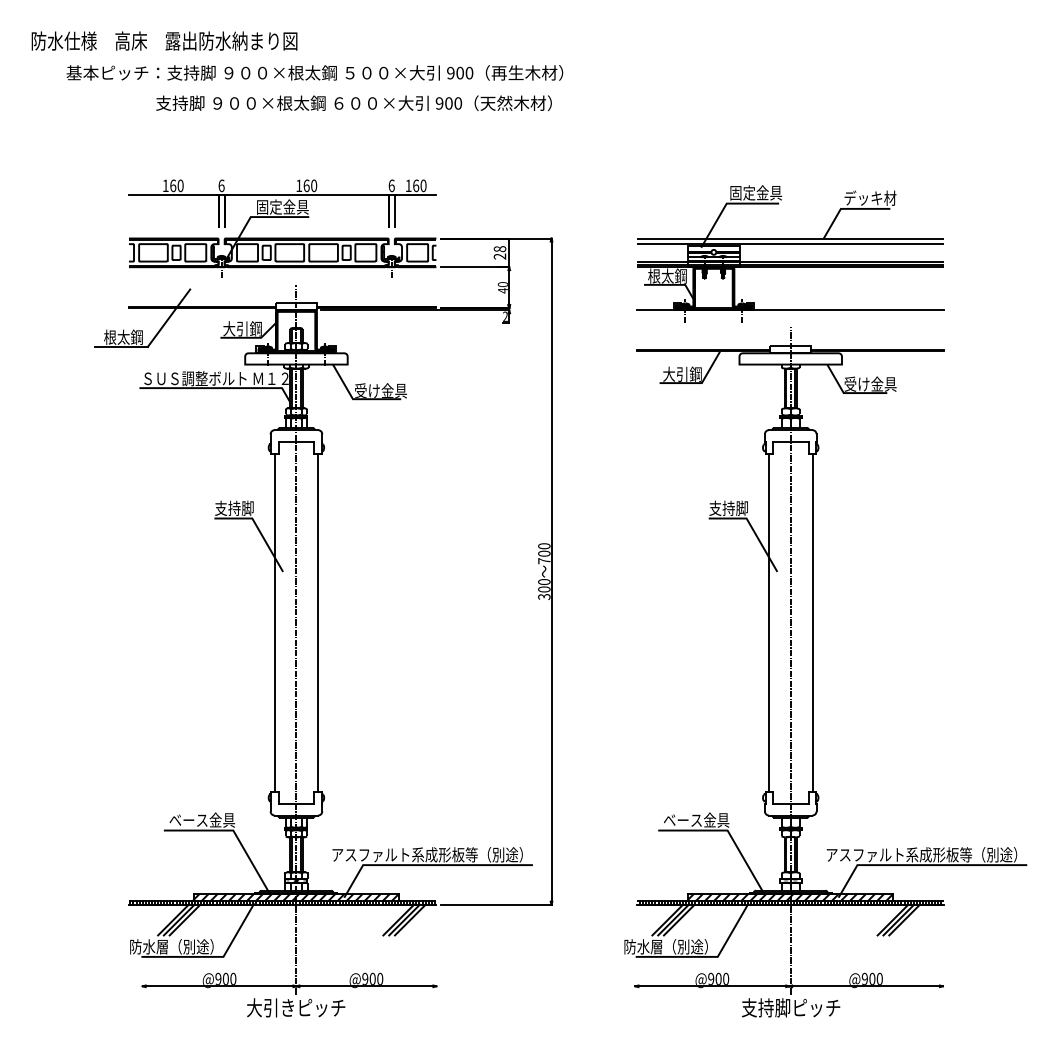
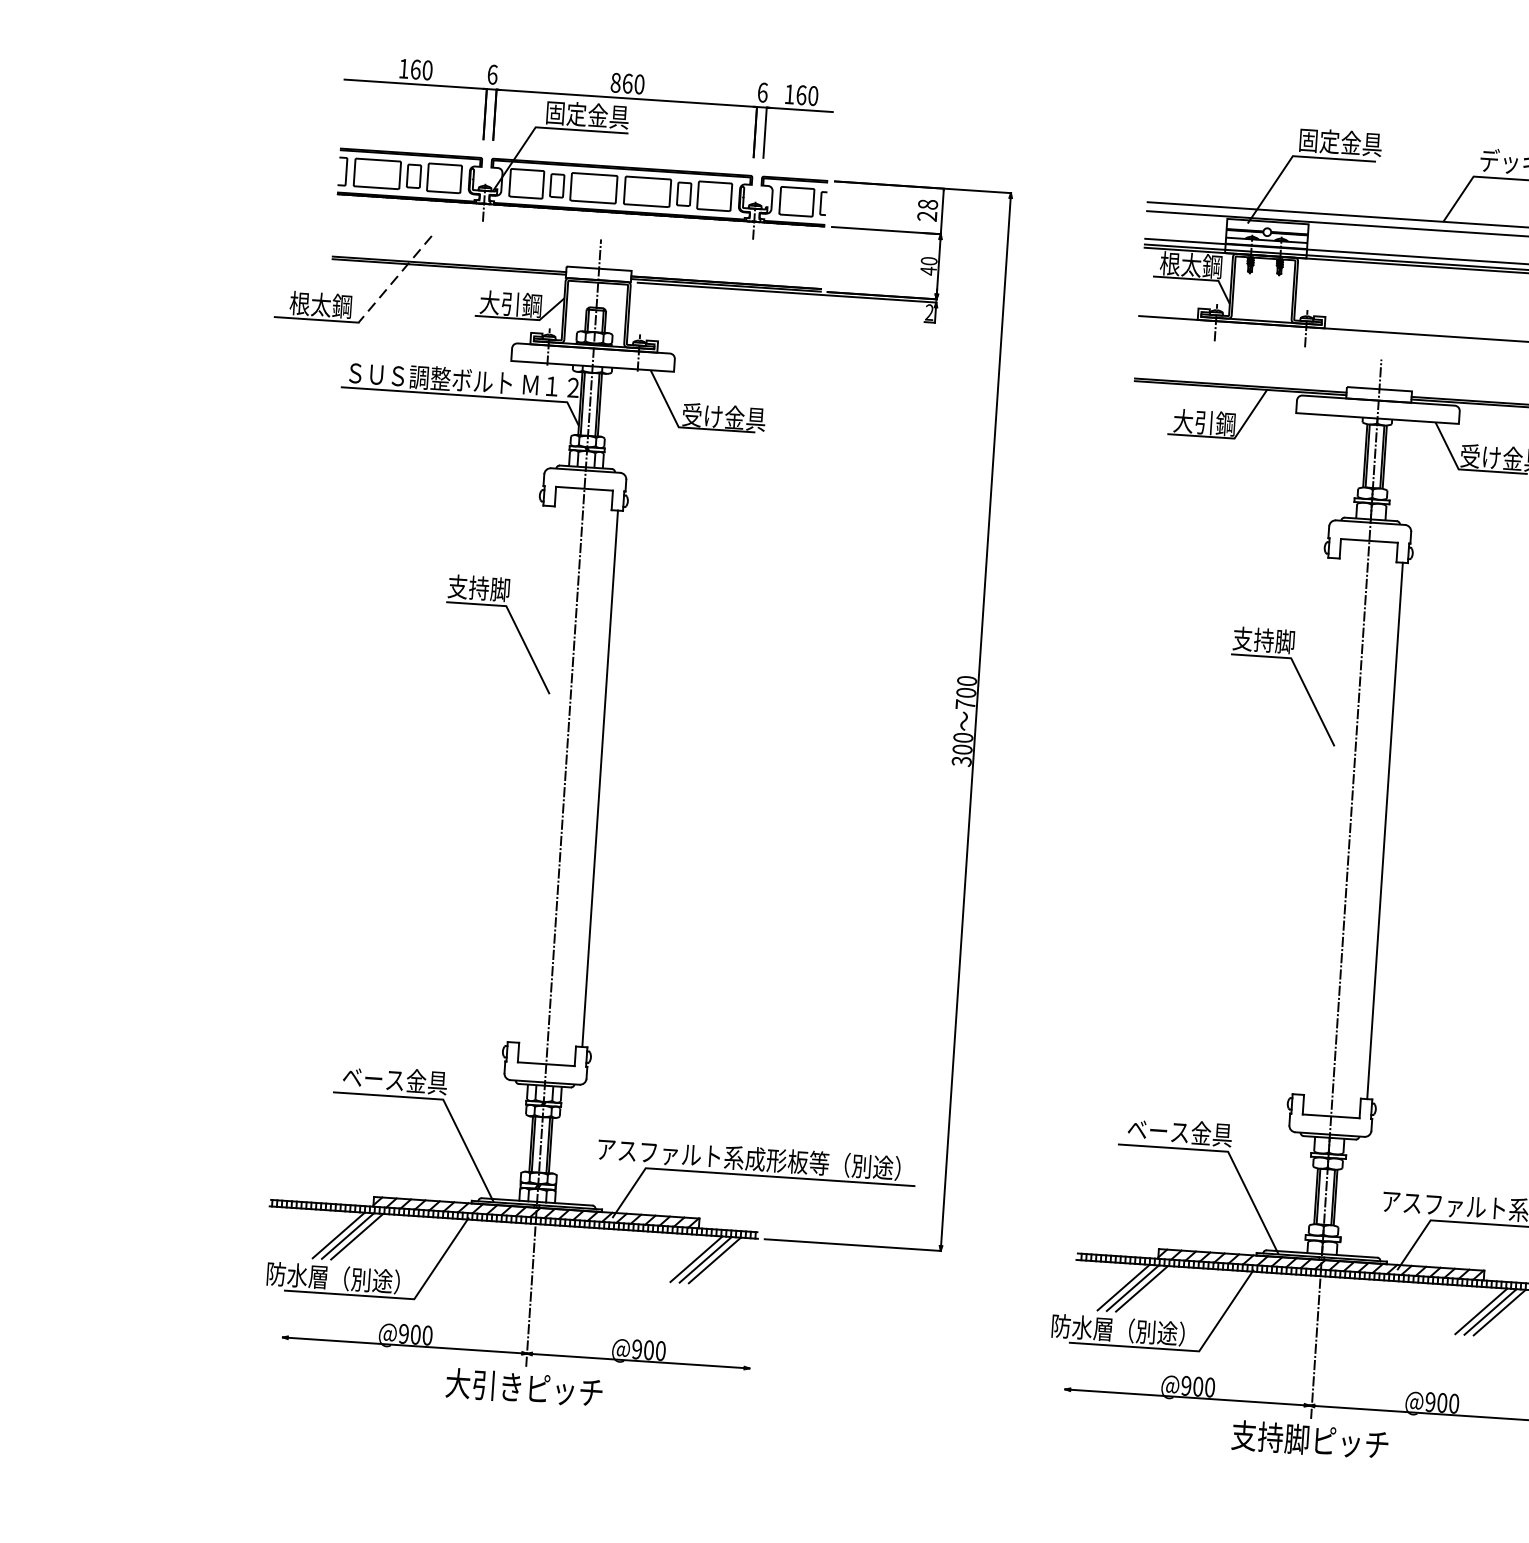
text: (299, 185) -> (616, 82), 160 -> 860
line: (169, 318) -> (395, 279), solid -> dashed
line: (274, 622) -> (530, 773), removed
line: (768, 622) -> (1315, 825), removed

